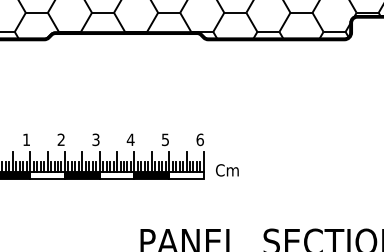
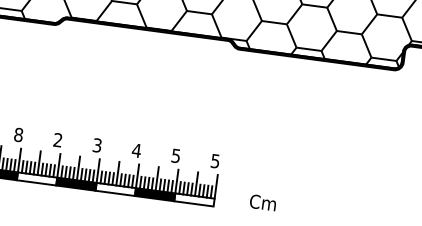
text: (26, 139) -> (18, 134), 1 -> 8
text: (199, 139) -> (214, 160), 6 -> 5
text: (227, 170) -> (263, 202), moved

